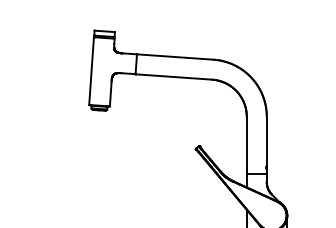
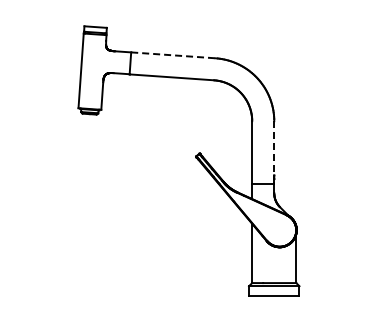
line: (175, 57) -> (173, 55), solid -> dashed
line: (267, 141) -> (274, 148), solid -> dashed

